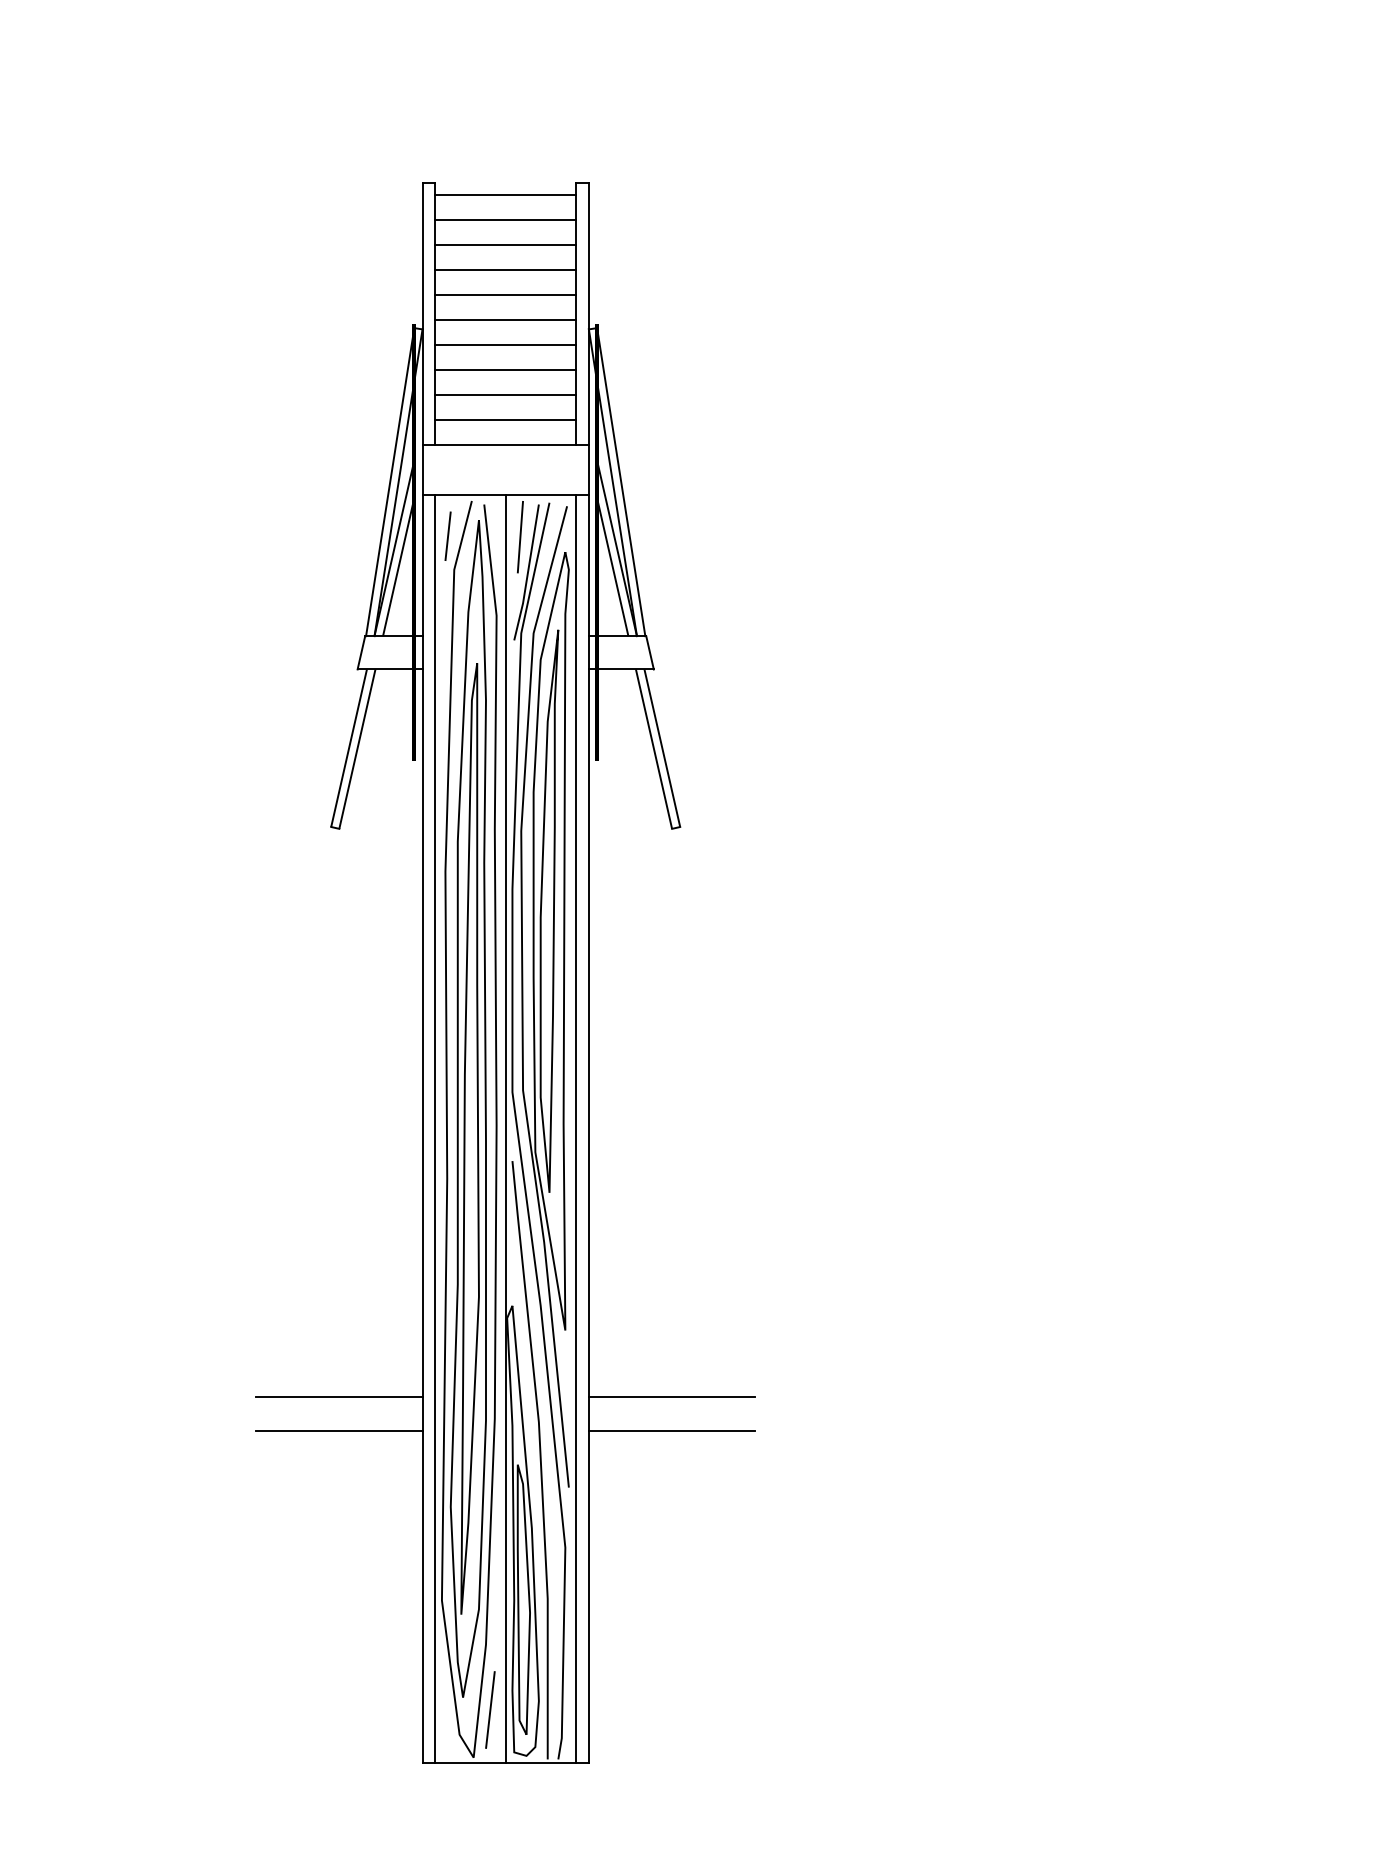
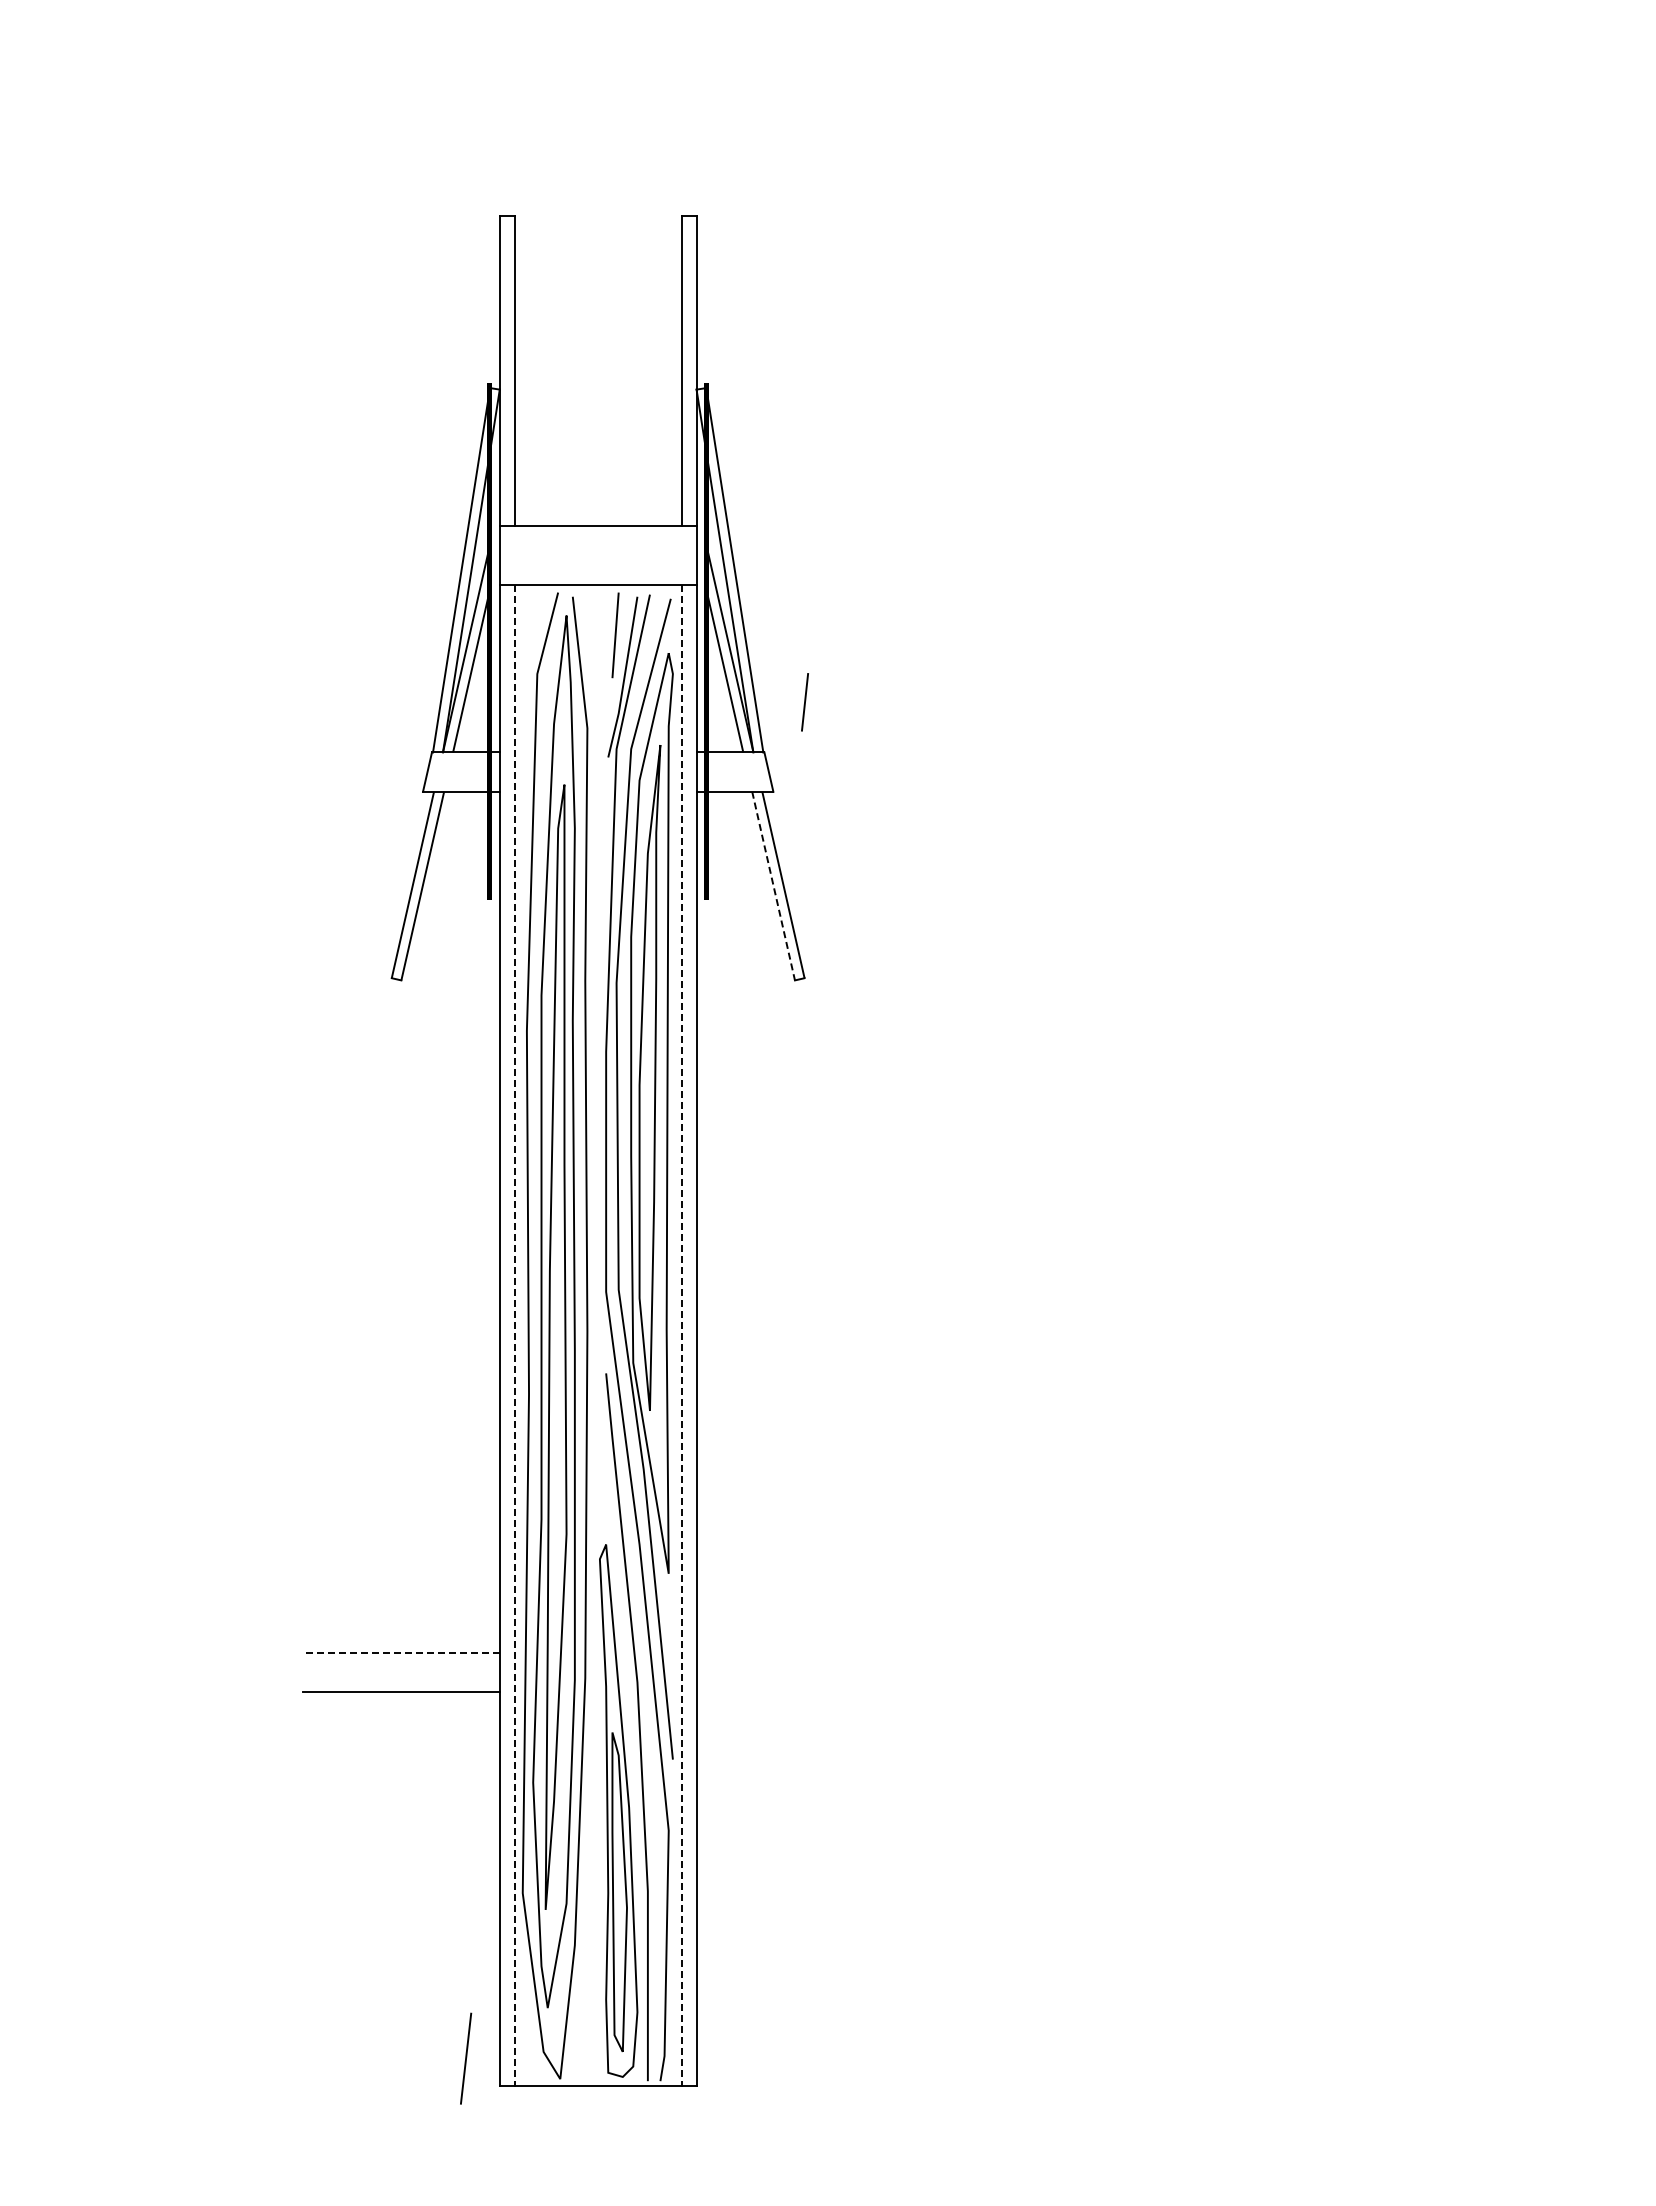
line: (505, 194) -> (597, 230), removed
line: (505, 220) -> (597, 260), removed
line: (505, 244) -> (597, 289), removed
line: (505, 270) -> (597, 319), removed
line: (505, 295) -> (597, 349), removed
line: (505, 320) -> (597, 378), removed
line: (505, 345) -> (597, 408), removed
line: (505, 369) -> (597, 437), removed
line: (505, 395) -> (597, 467), removed
line: (505, 419) -> (597, 496), removed
line: (447, 536) -> (804, 702), moved
line: (653, 749) -> (773, 886), solid -> dashed
line: (434, 1129) -> (514, 1335), solid -> dashed
line: (505, 1129) -> (598, 1335), removed
line: (576, 1129) -> (681, 1335), solid -> dashed
line: (338, 1397) -> (400, 1652), solid -> dashed
line: (671, 1397) -> (794, 1652), removed
line: (671, 1430) -> (794, 1692), removed
line: (490, 1709) -> (466, 2058), moved

